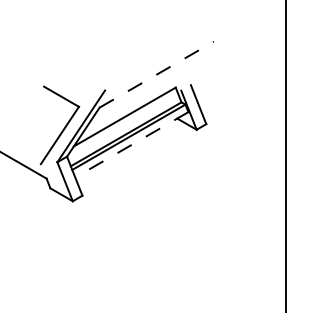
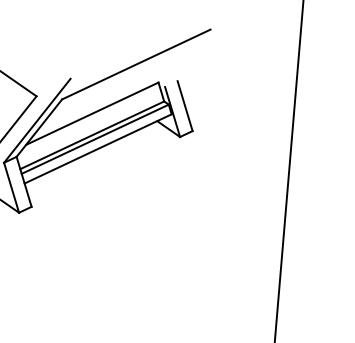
line: (156, 74) -> (136, 64), dashed -> solid
line: (131, 145) -> (97, 149), dashed -> solid

